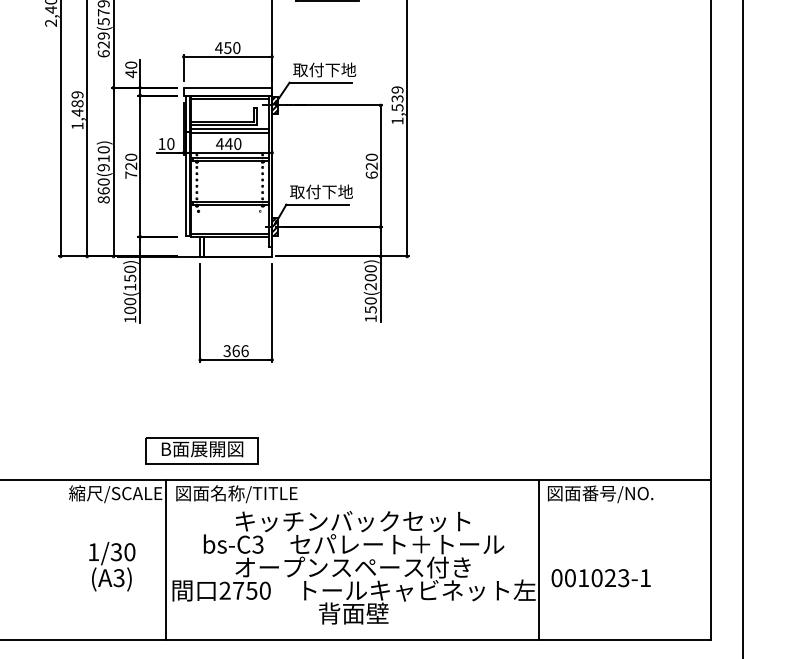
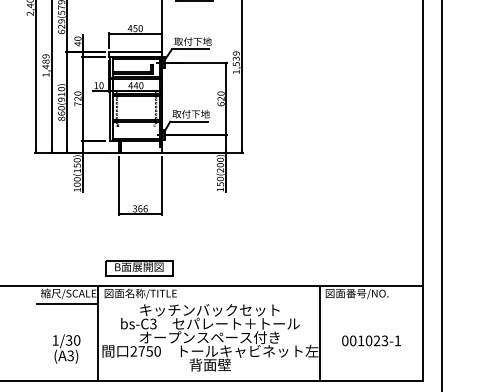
part: (202, 451) -> (139, 268), moved
line: (113, 510) -> (67, 303), added
text: (111, 565) -> (66, 348), moved
text: (601, 577) -> (371, 340), moved

